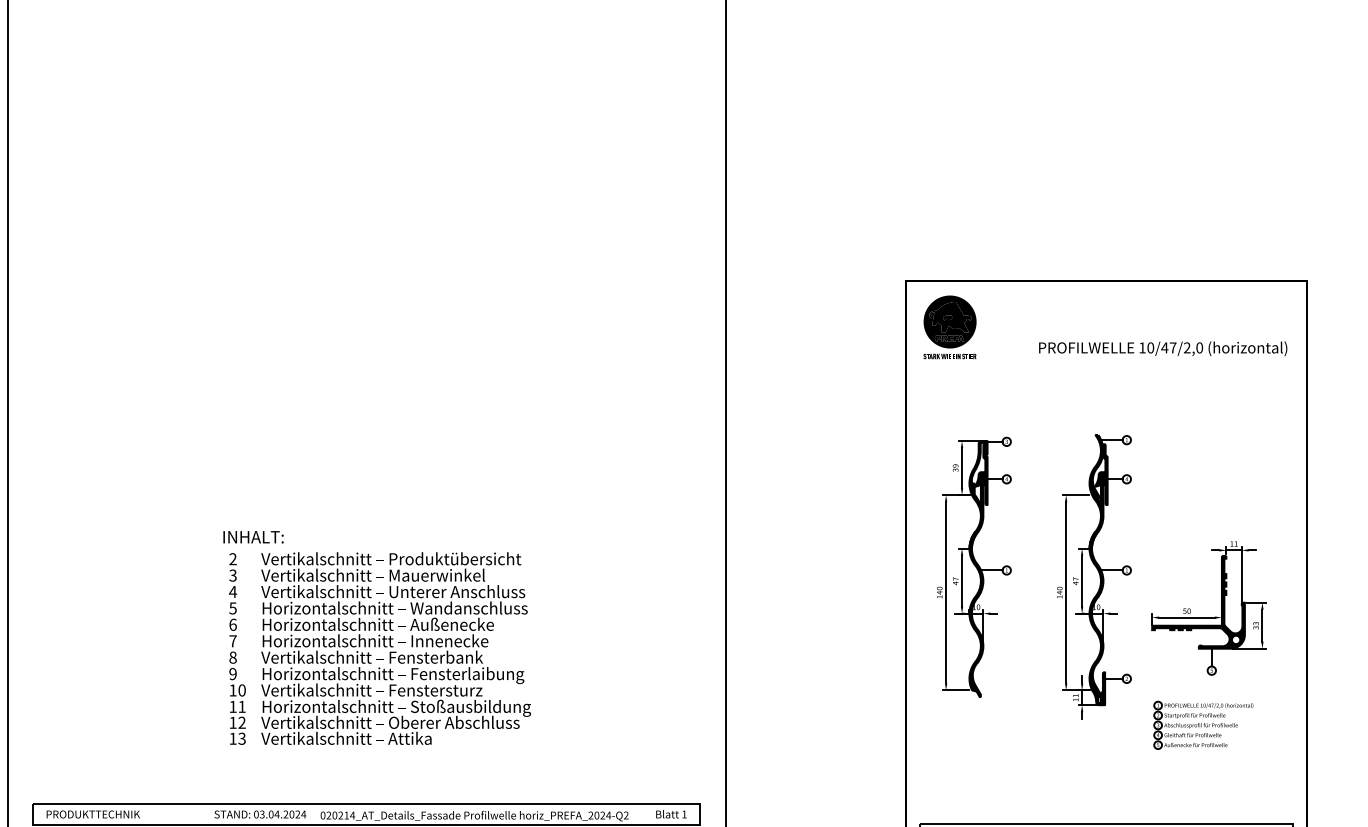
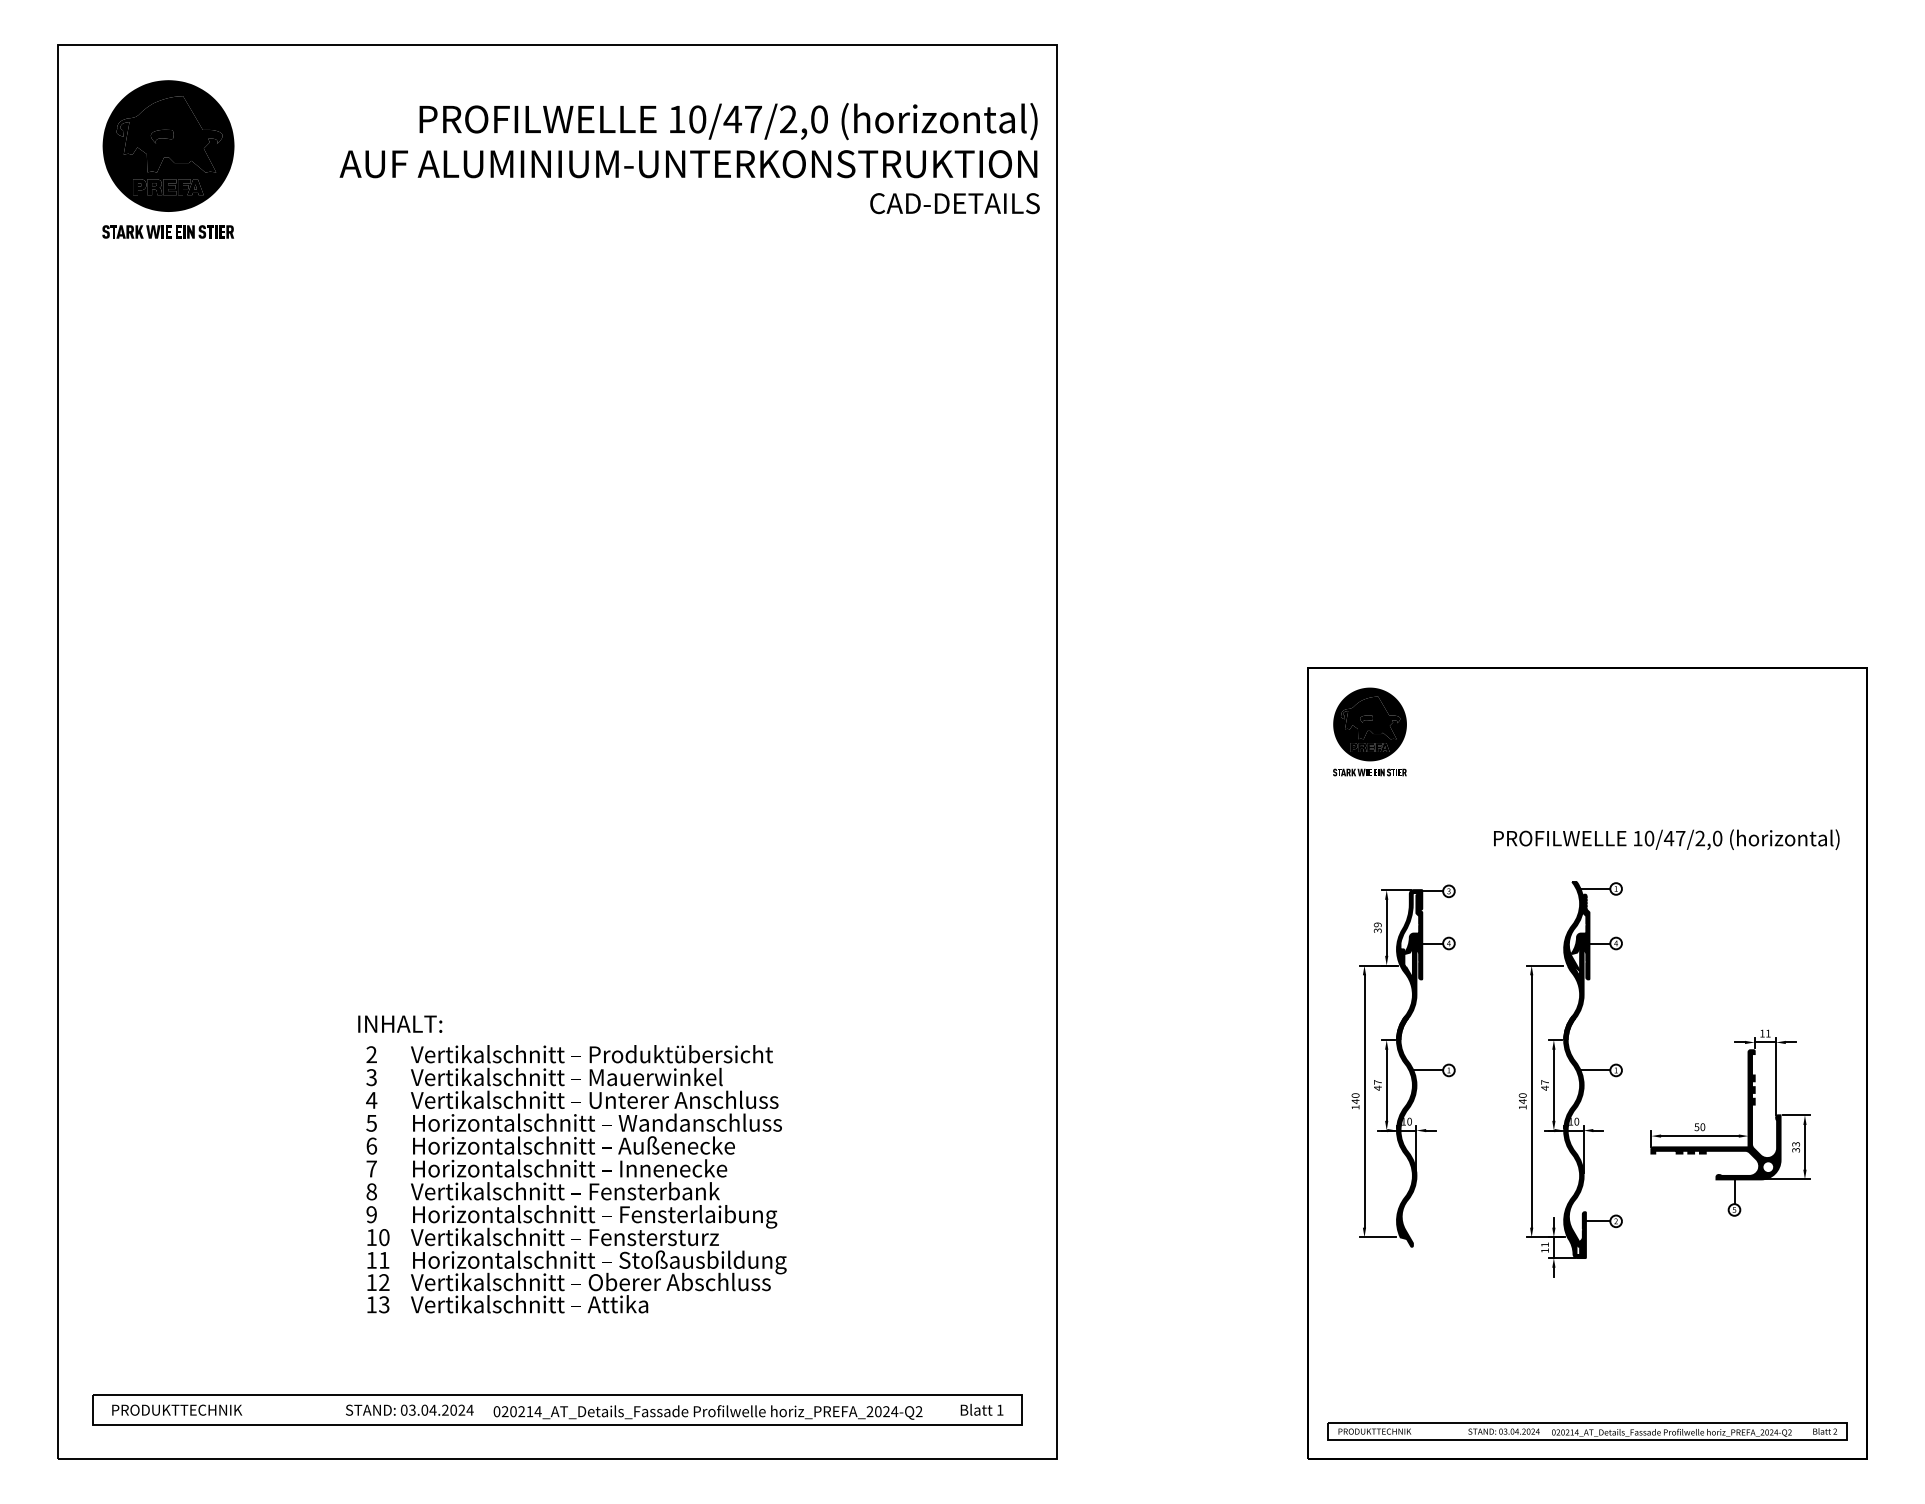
text: (1162, 348) -> (1666, 839), moved
part: (1203, 724) -> (1722, 1285), removed

